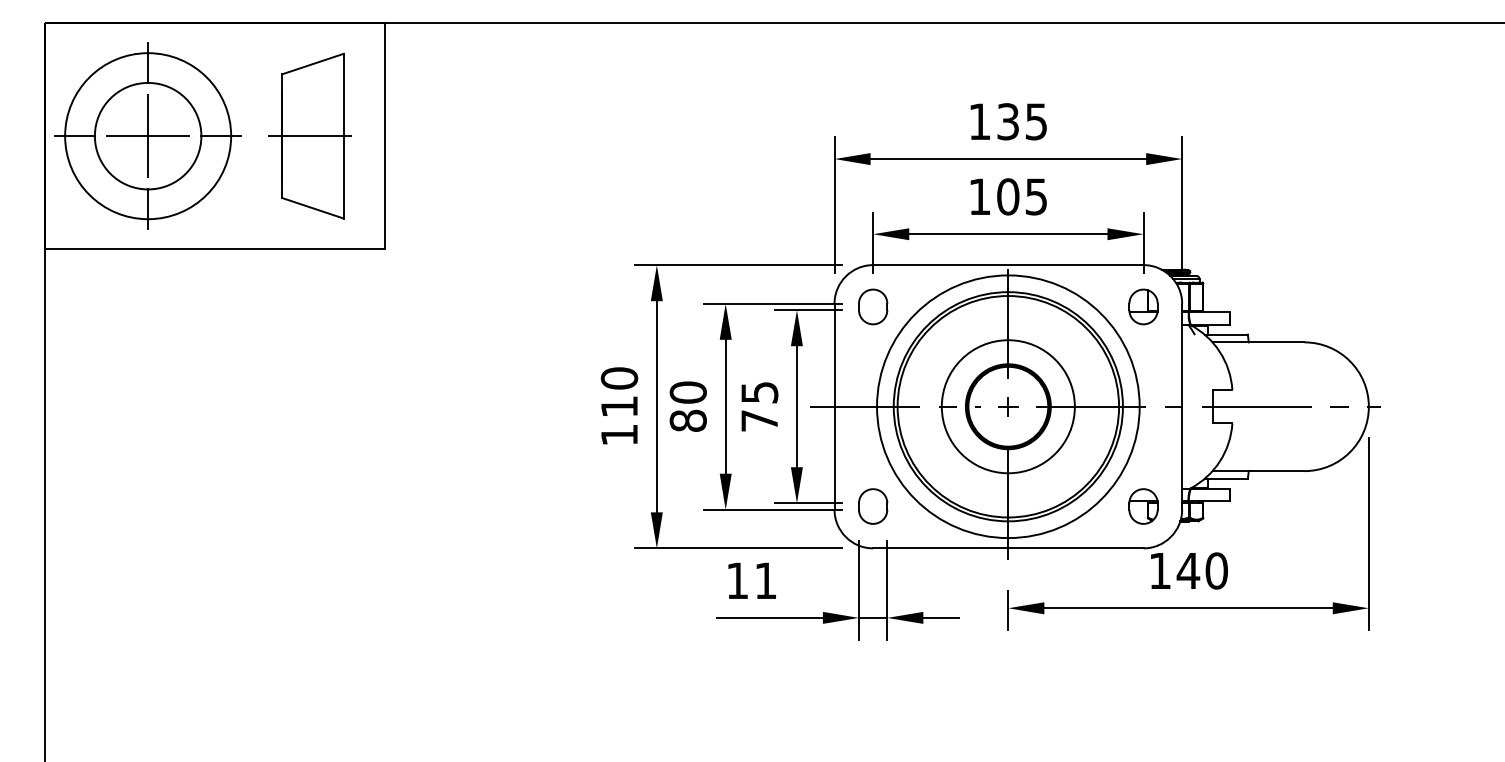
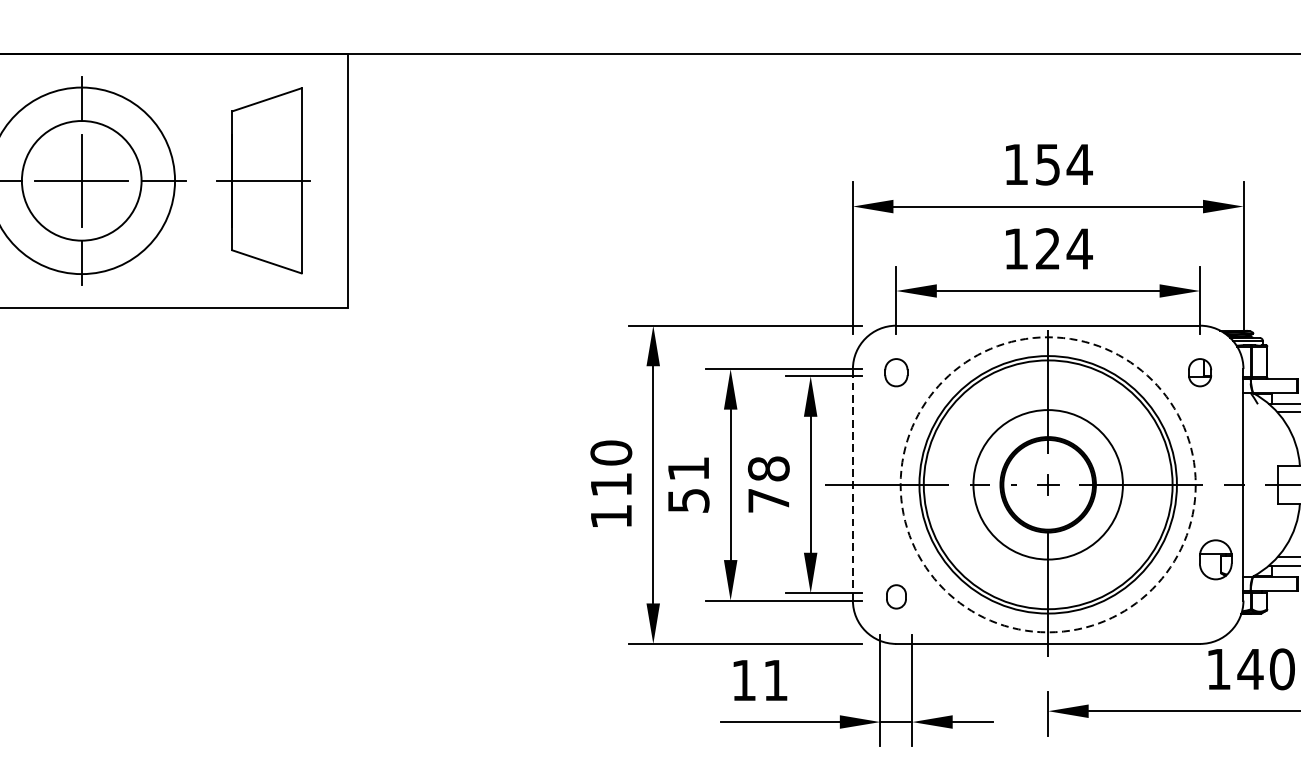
text: (1023, 121) -> (1065, 164), 135 -> 154
text: (1022, 196) -> (1064, 248), 105 -> 124
part: (873, 306) -> (896, 372), size x0.7
part: (1143, 306) -> (1200, 372), size x0.7
text: (759, 392) -> (768, 468), 75 -> 78
text: (687, 406) -> (687, 484), 80 -> 51
line: (834, 406) -> (852, 484), solid -> dashed
circle: (1008, 406) -> (1048, 484), solid -> dashed
part: (873, 506) -> (896, 596), size x0.6
part: (1143, 506) -> (1215, 559), moved

